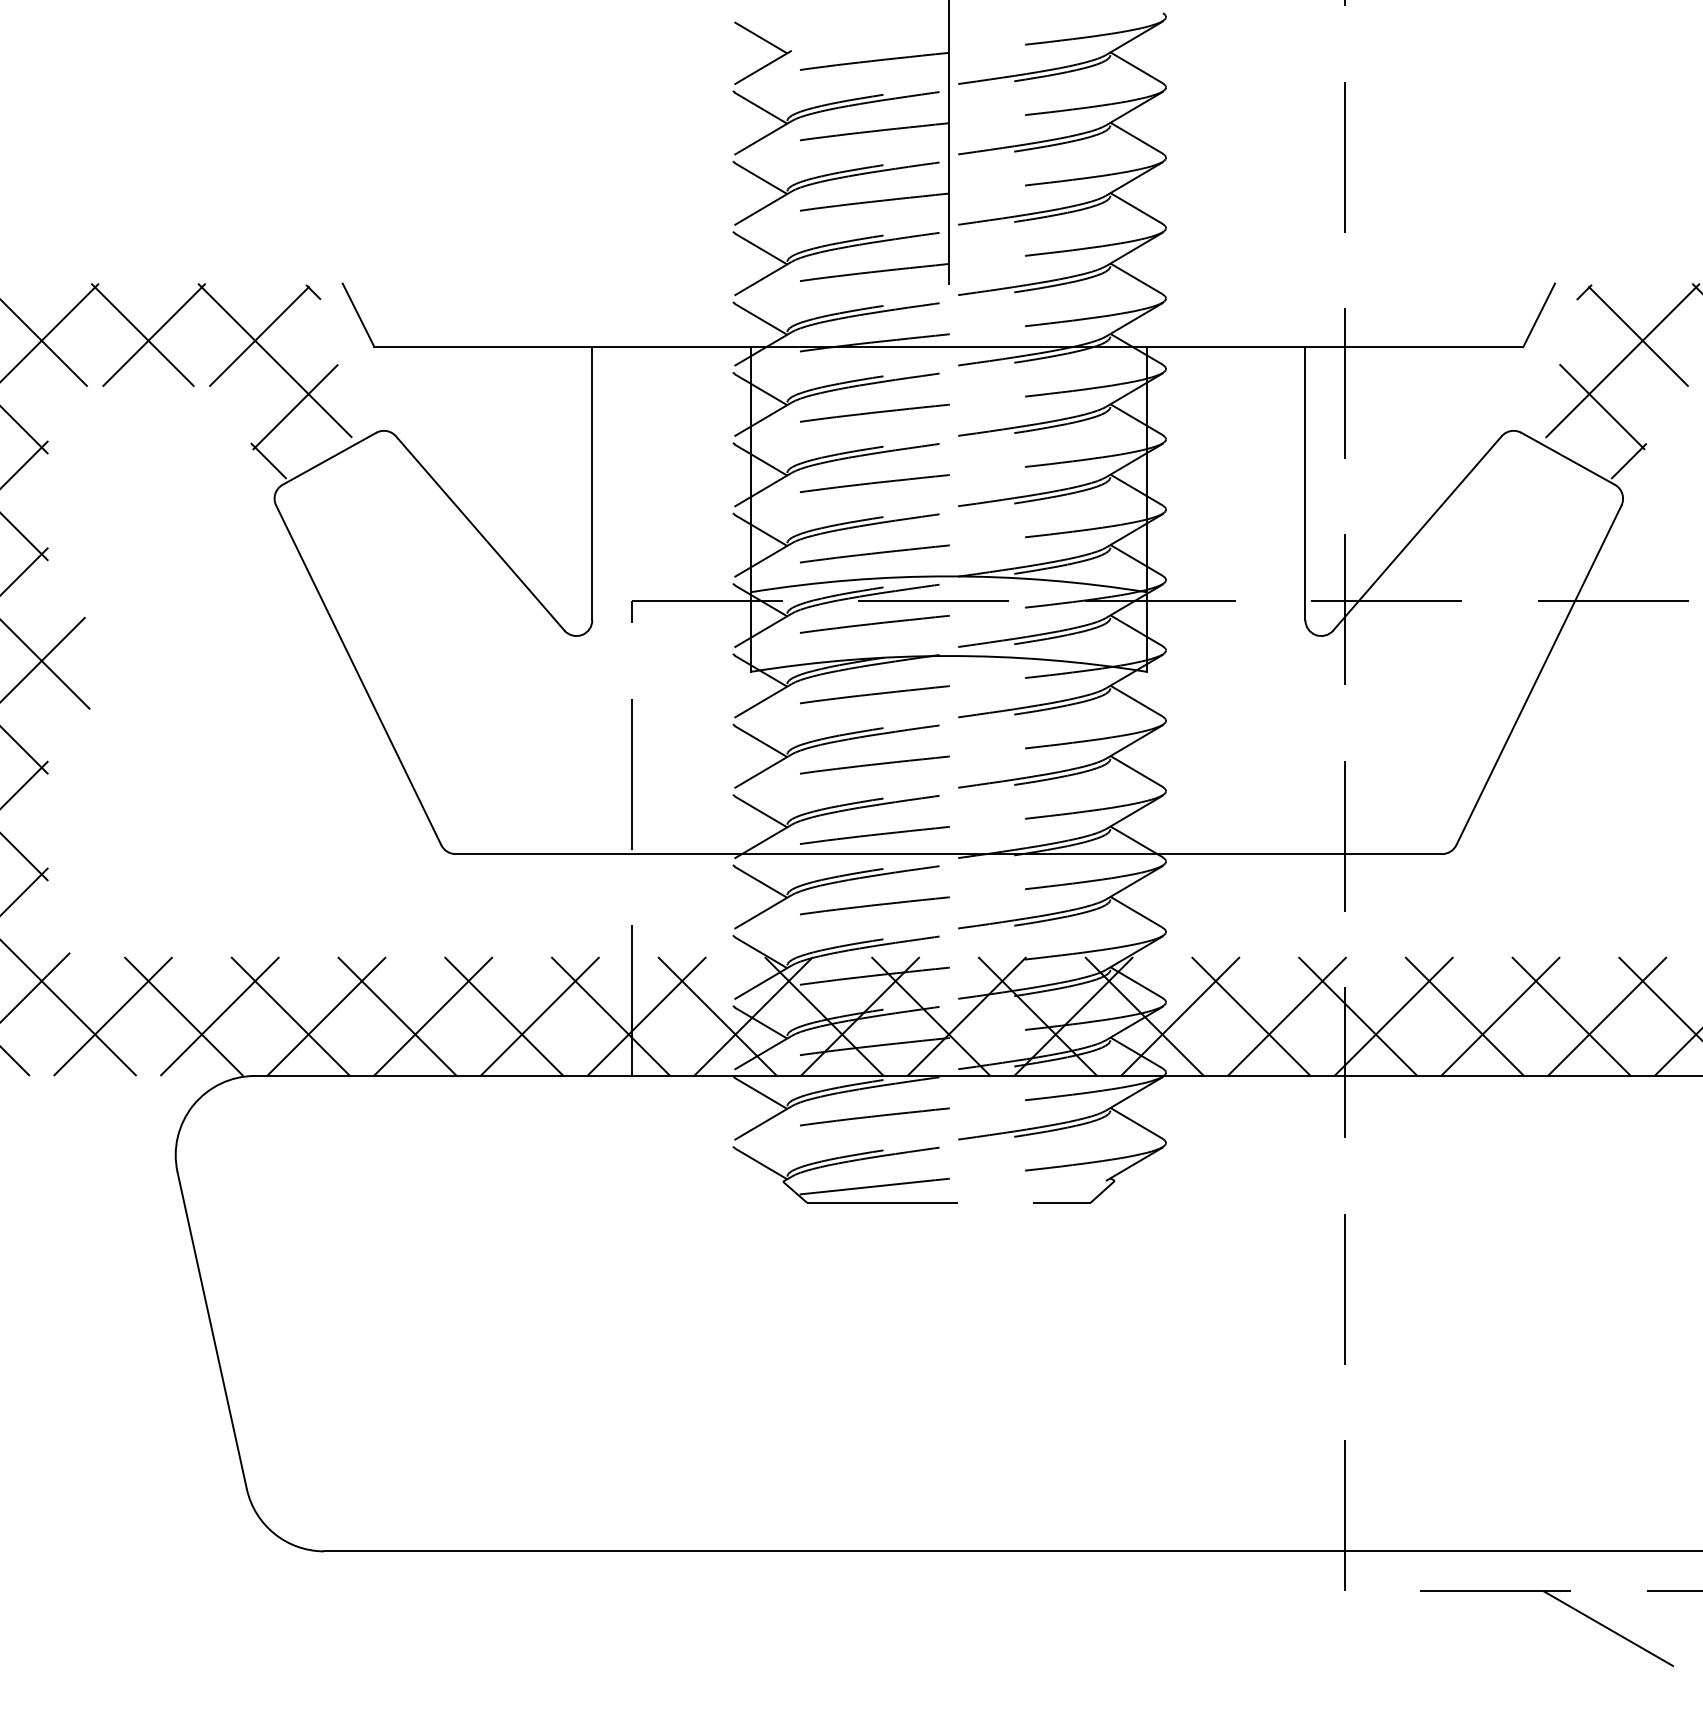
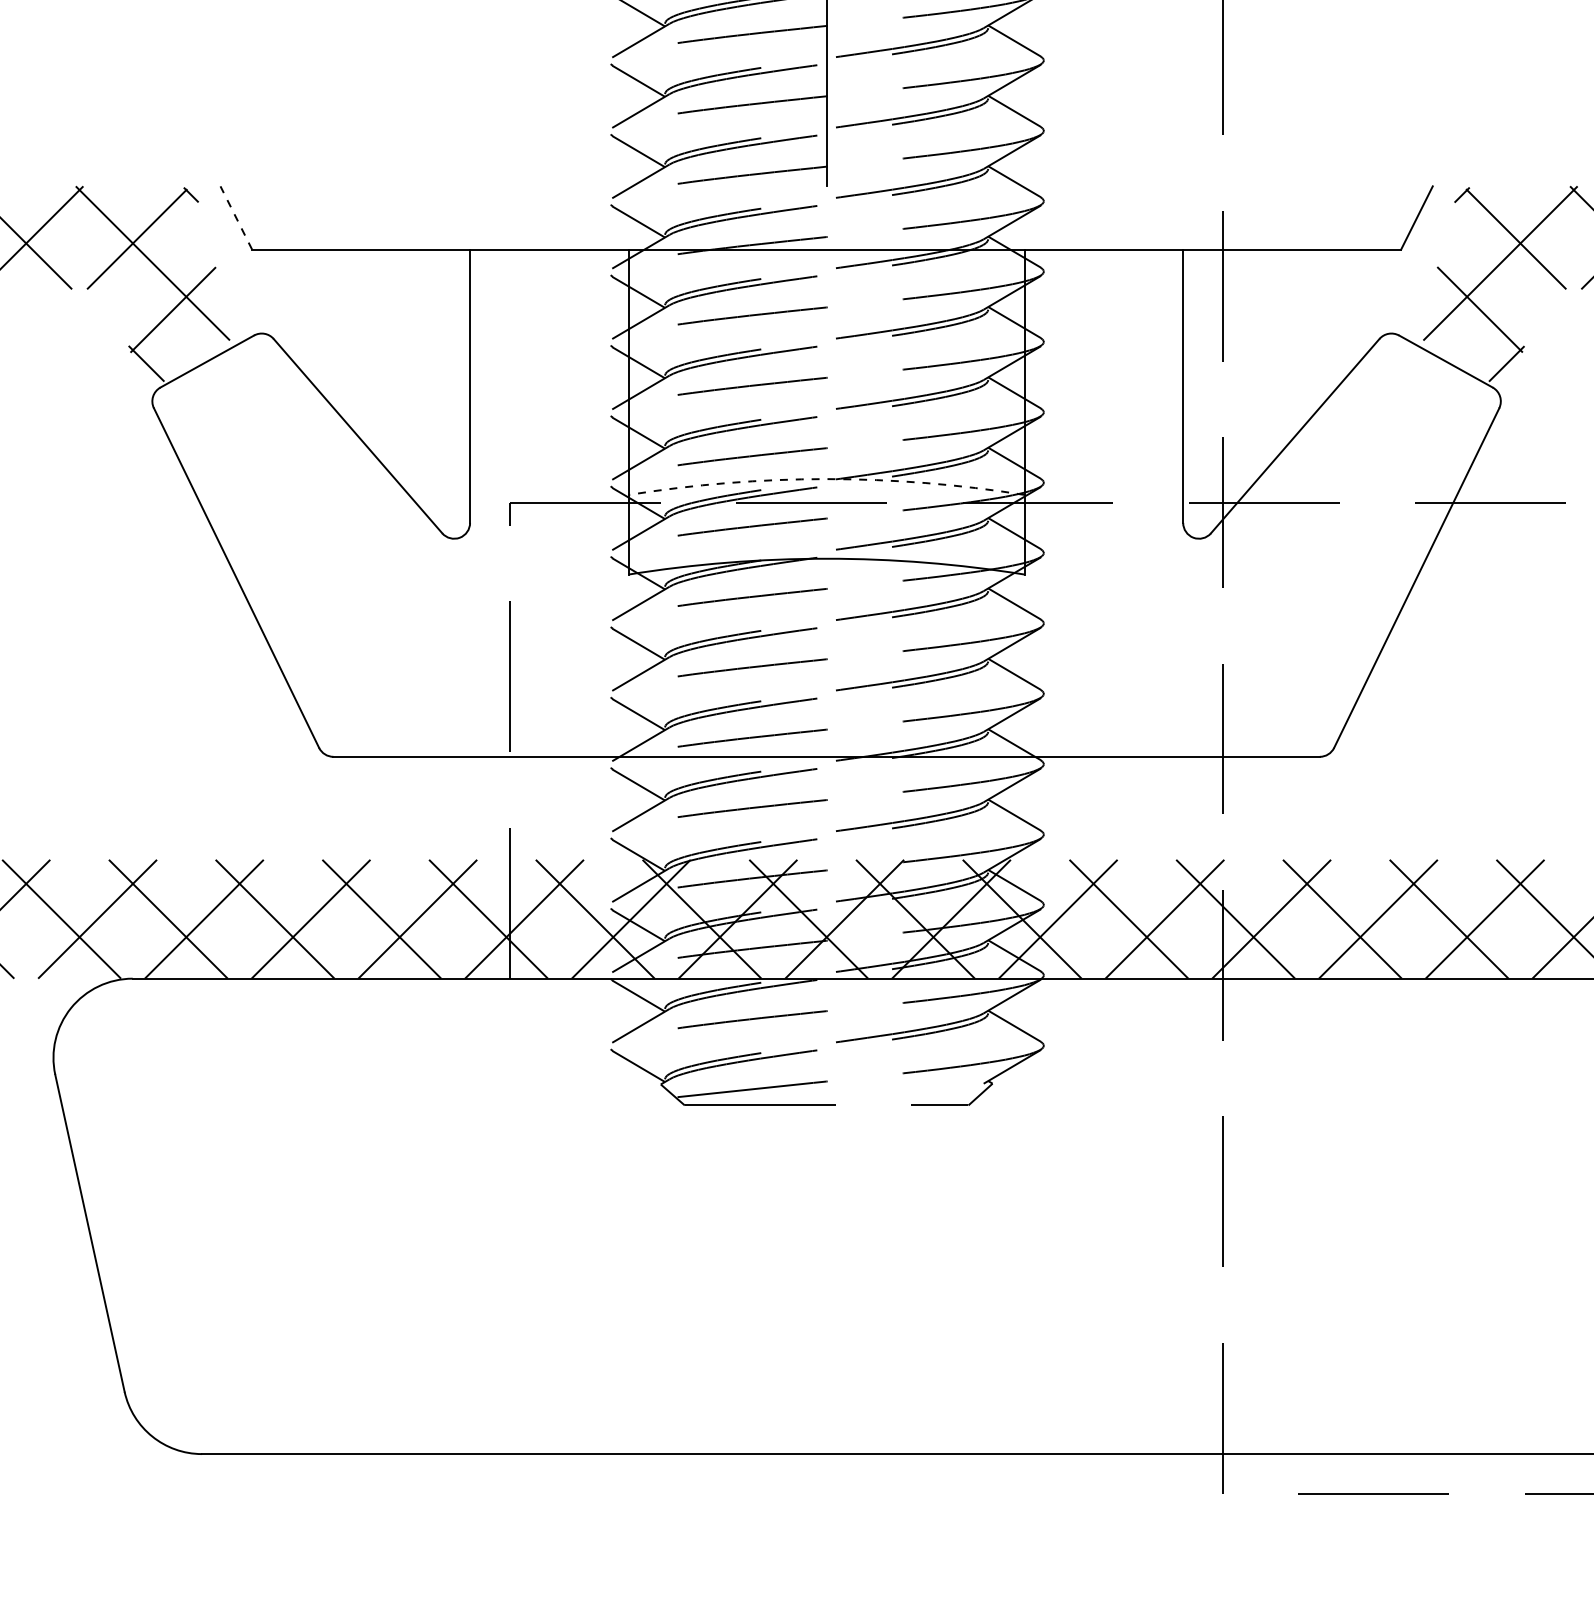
line: (358, 314) -> (236, 217), solid -> dashed
arc: (948, 576) -> (826, 479), solid -> dashed
line: (1611, 1630) -> (1489, 1533), removed

